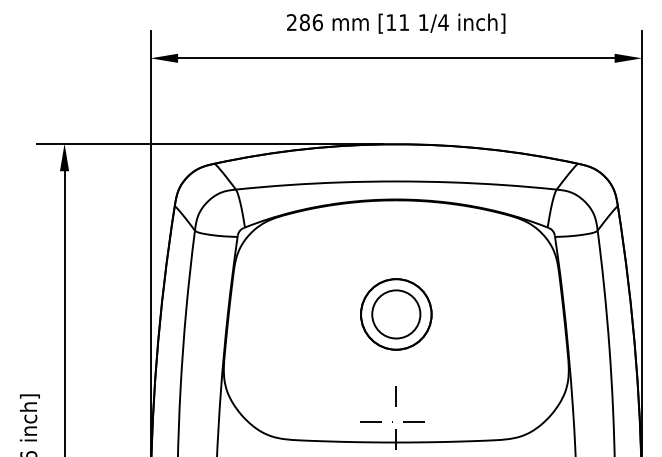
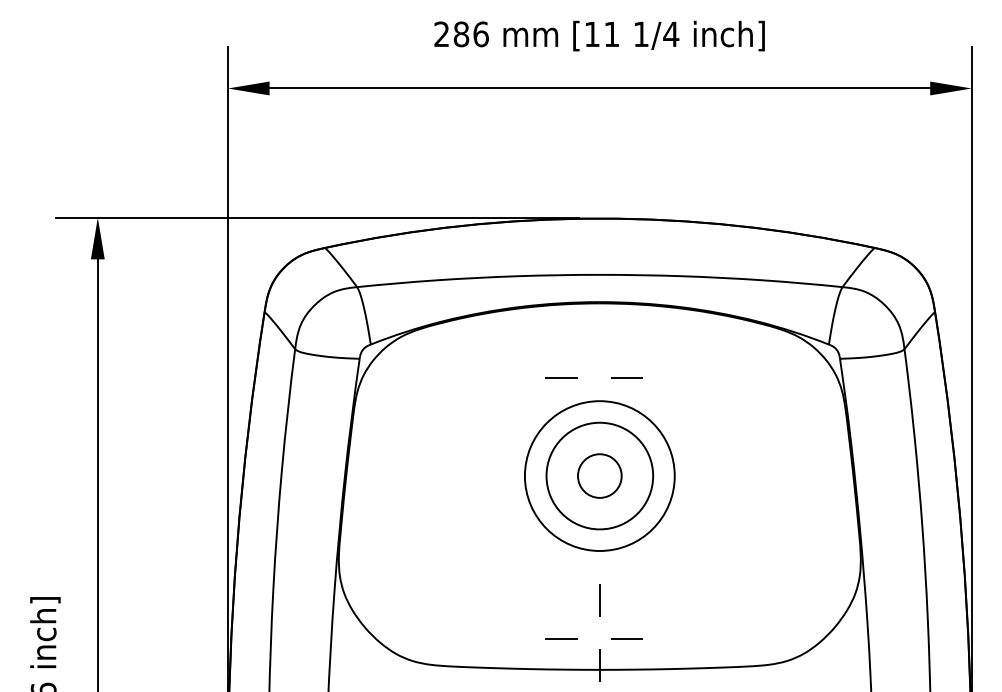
line: (392, 249) -> (594, 377), added
circle: (395, 314) -> (598, 476), size x1.4
circle: (396, 314) -> (600, 476), size x0.6

